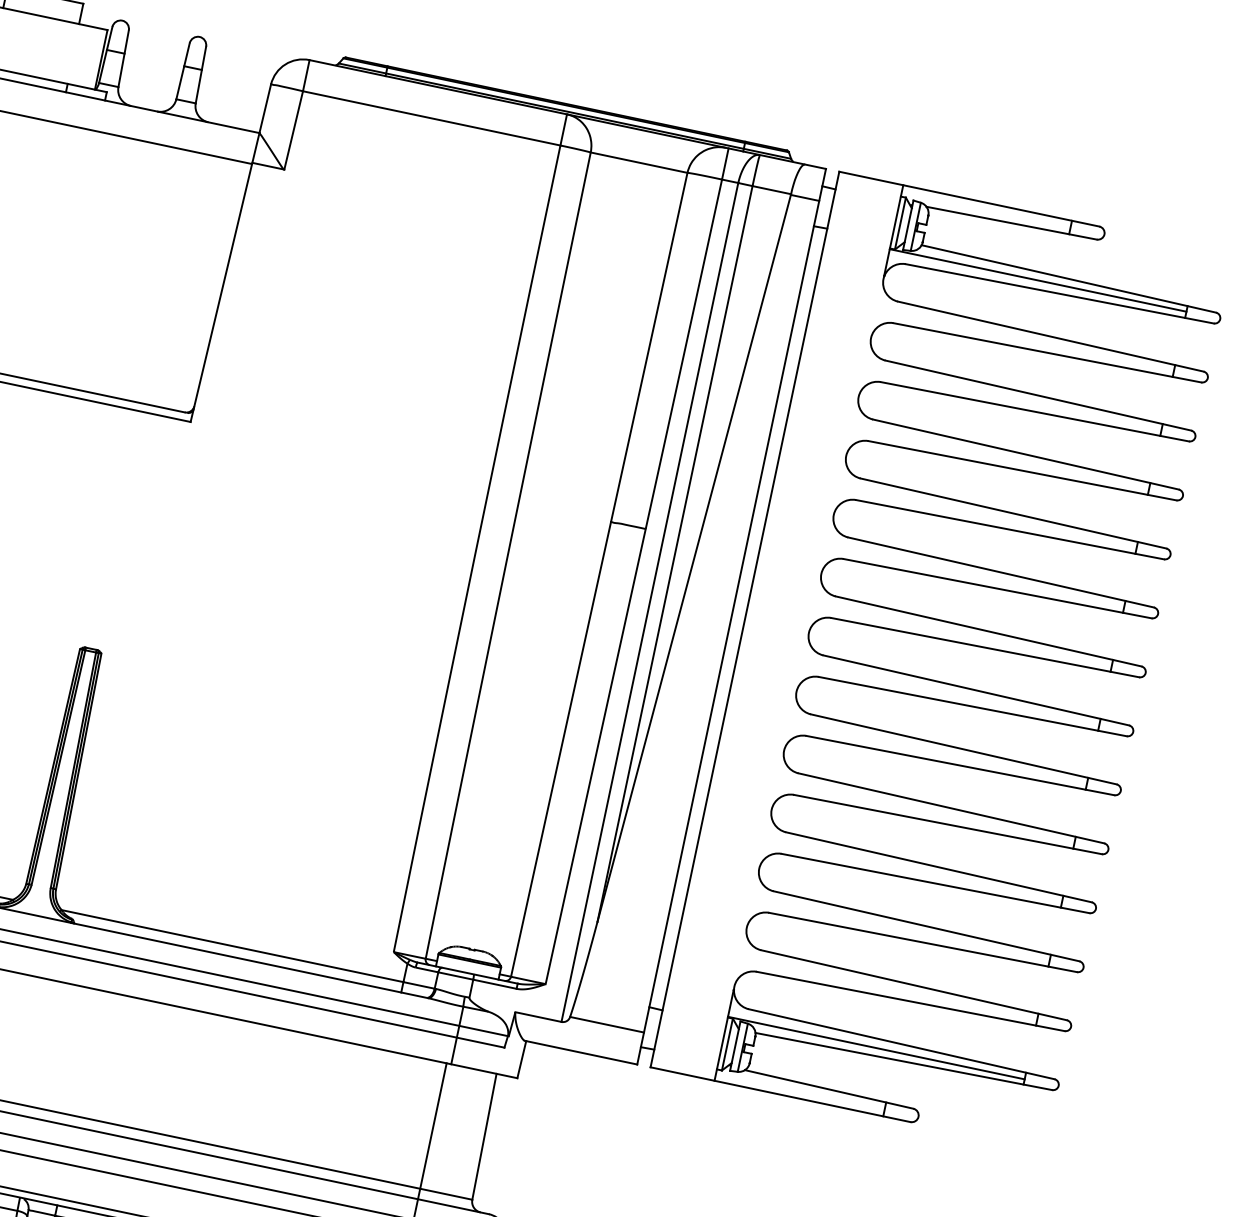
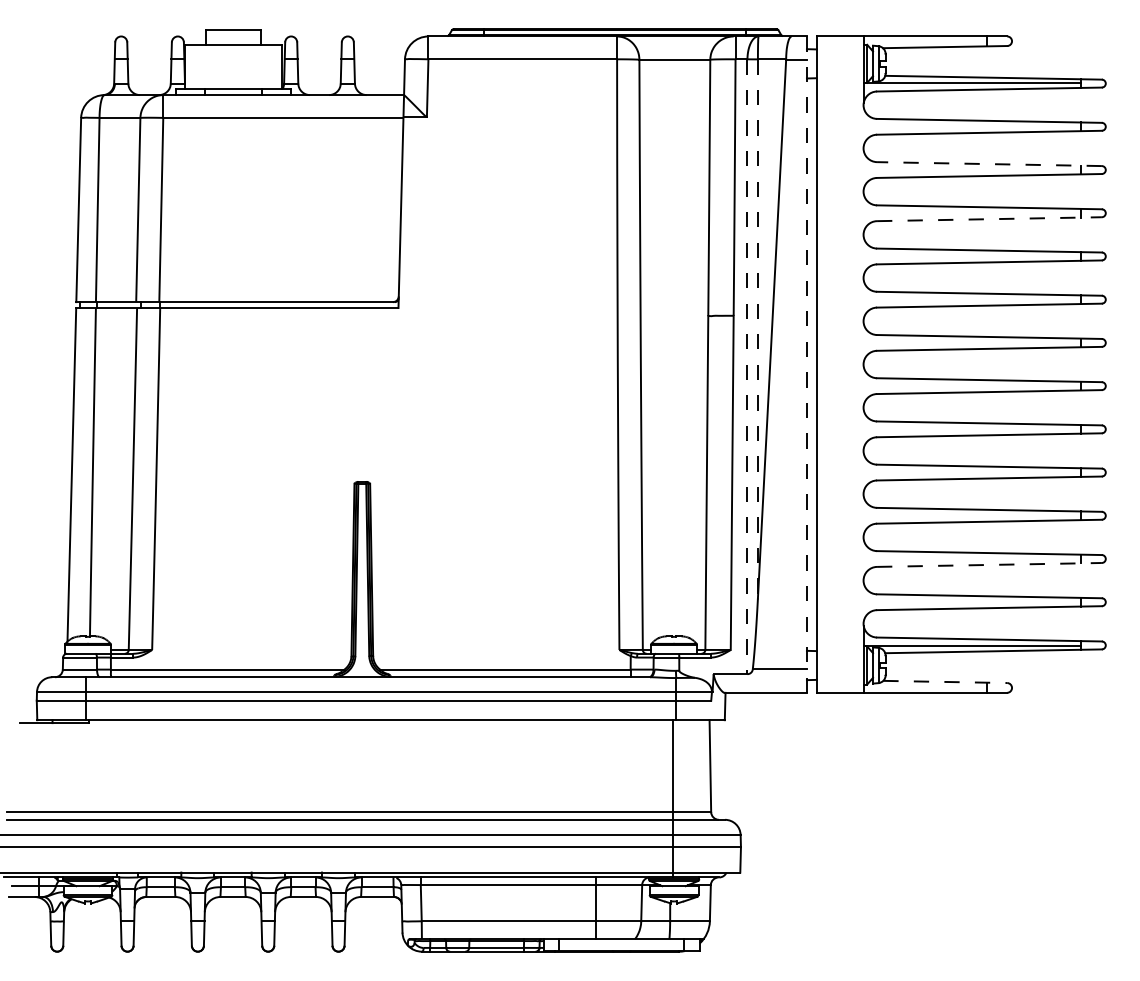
line: (1036, 395) -> (988, 164), solid -> dashed
line: (1022, 471) -> (989, 219), solid -> dashed
line: (674, 553) -> (757, 328), solid -> dashed
line: (649, 603) -> (747, 367), solid -> dashed
line: (731, 616) -> (806, 364), solid -> dashed
line: (923, 941) -> (989, 564), solid -> dashed
line: (829, 1088) -> (945, 681), solid -> dashed

